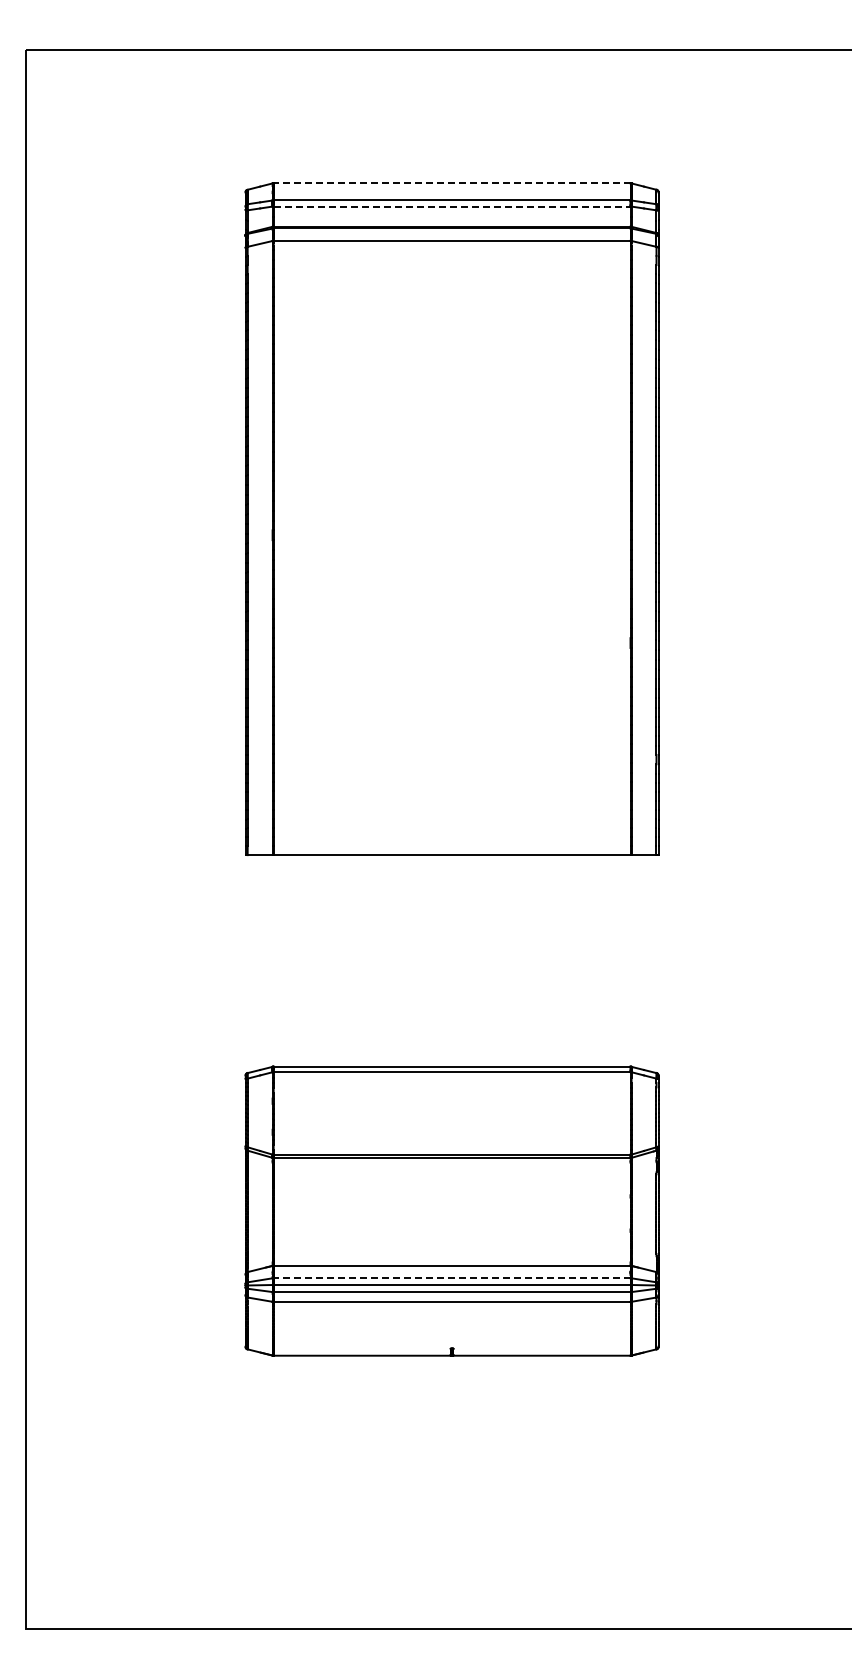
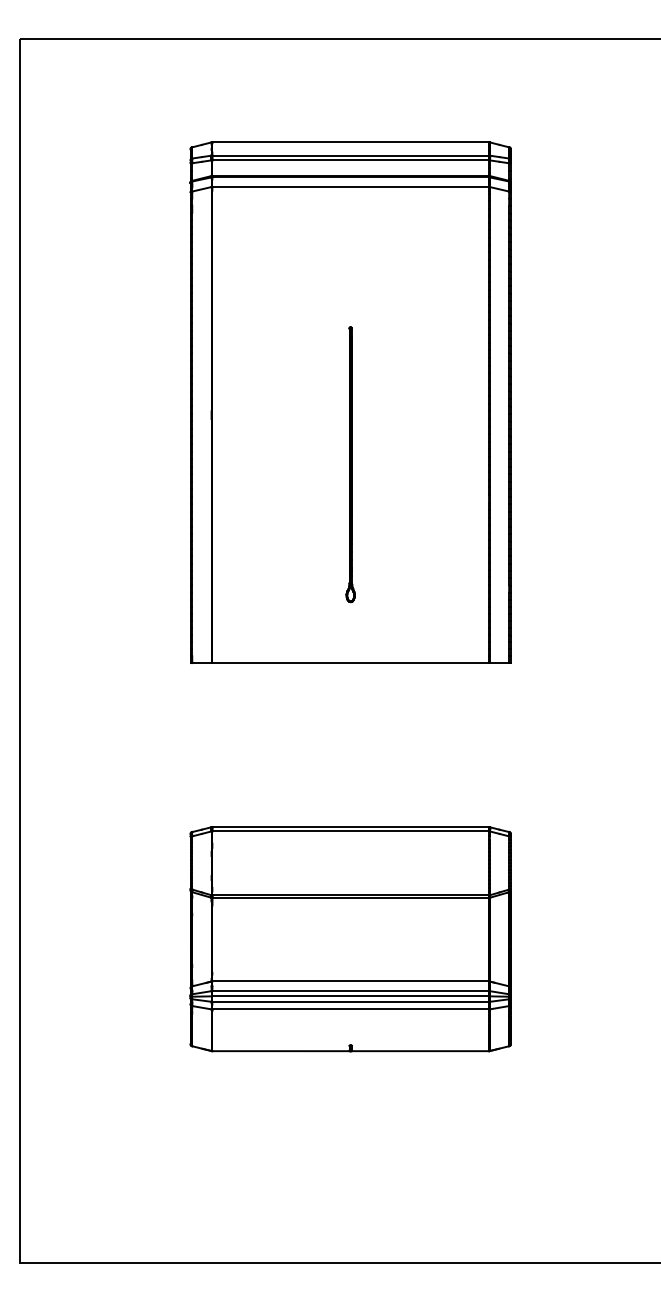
line: (451, 183) -> (350, 142), dashed -> solid
line: (452, 206) -> (351, 160), dashed -> solid
part: (451, 599) -> (350, 464), added
line: (451, 1278) -> (350, 991), dashed -> solid

